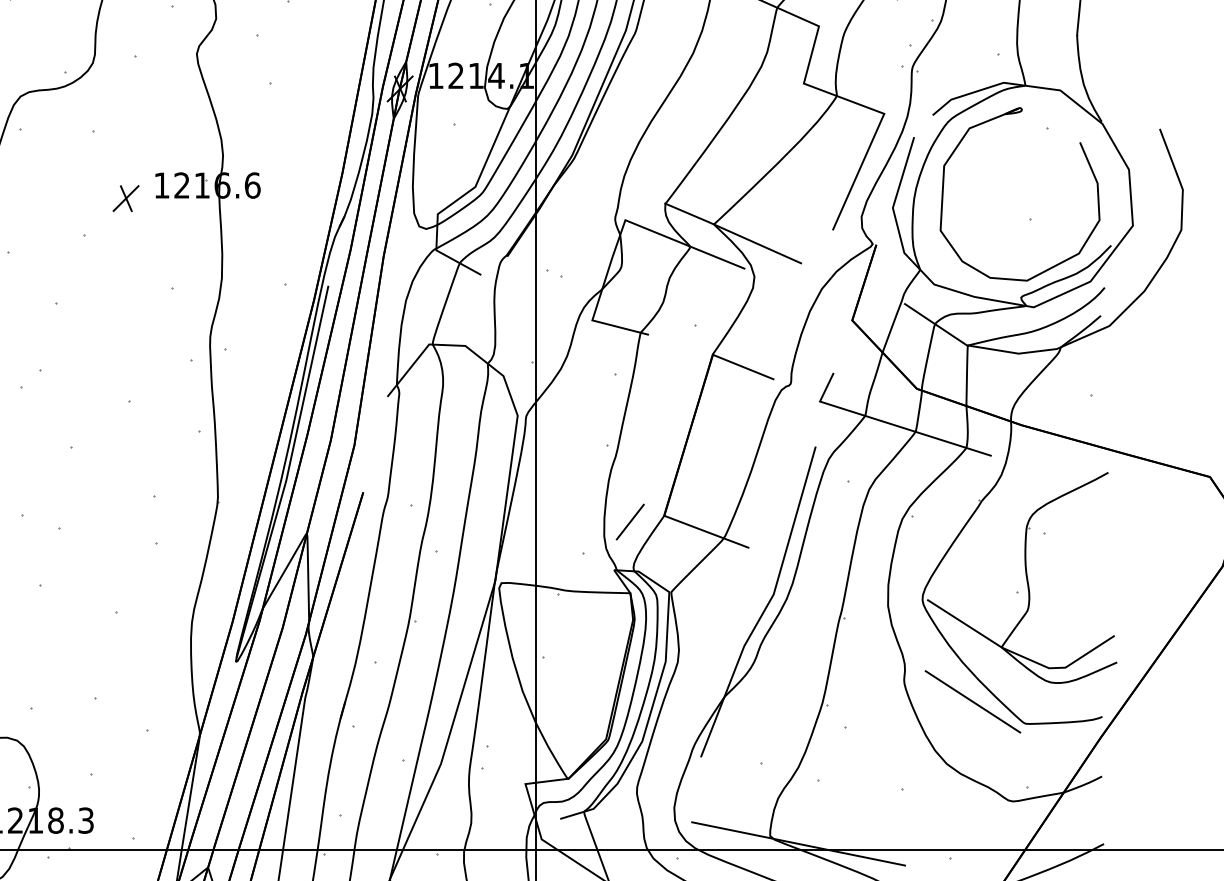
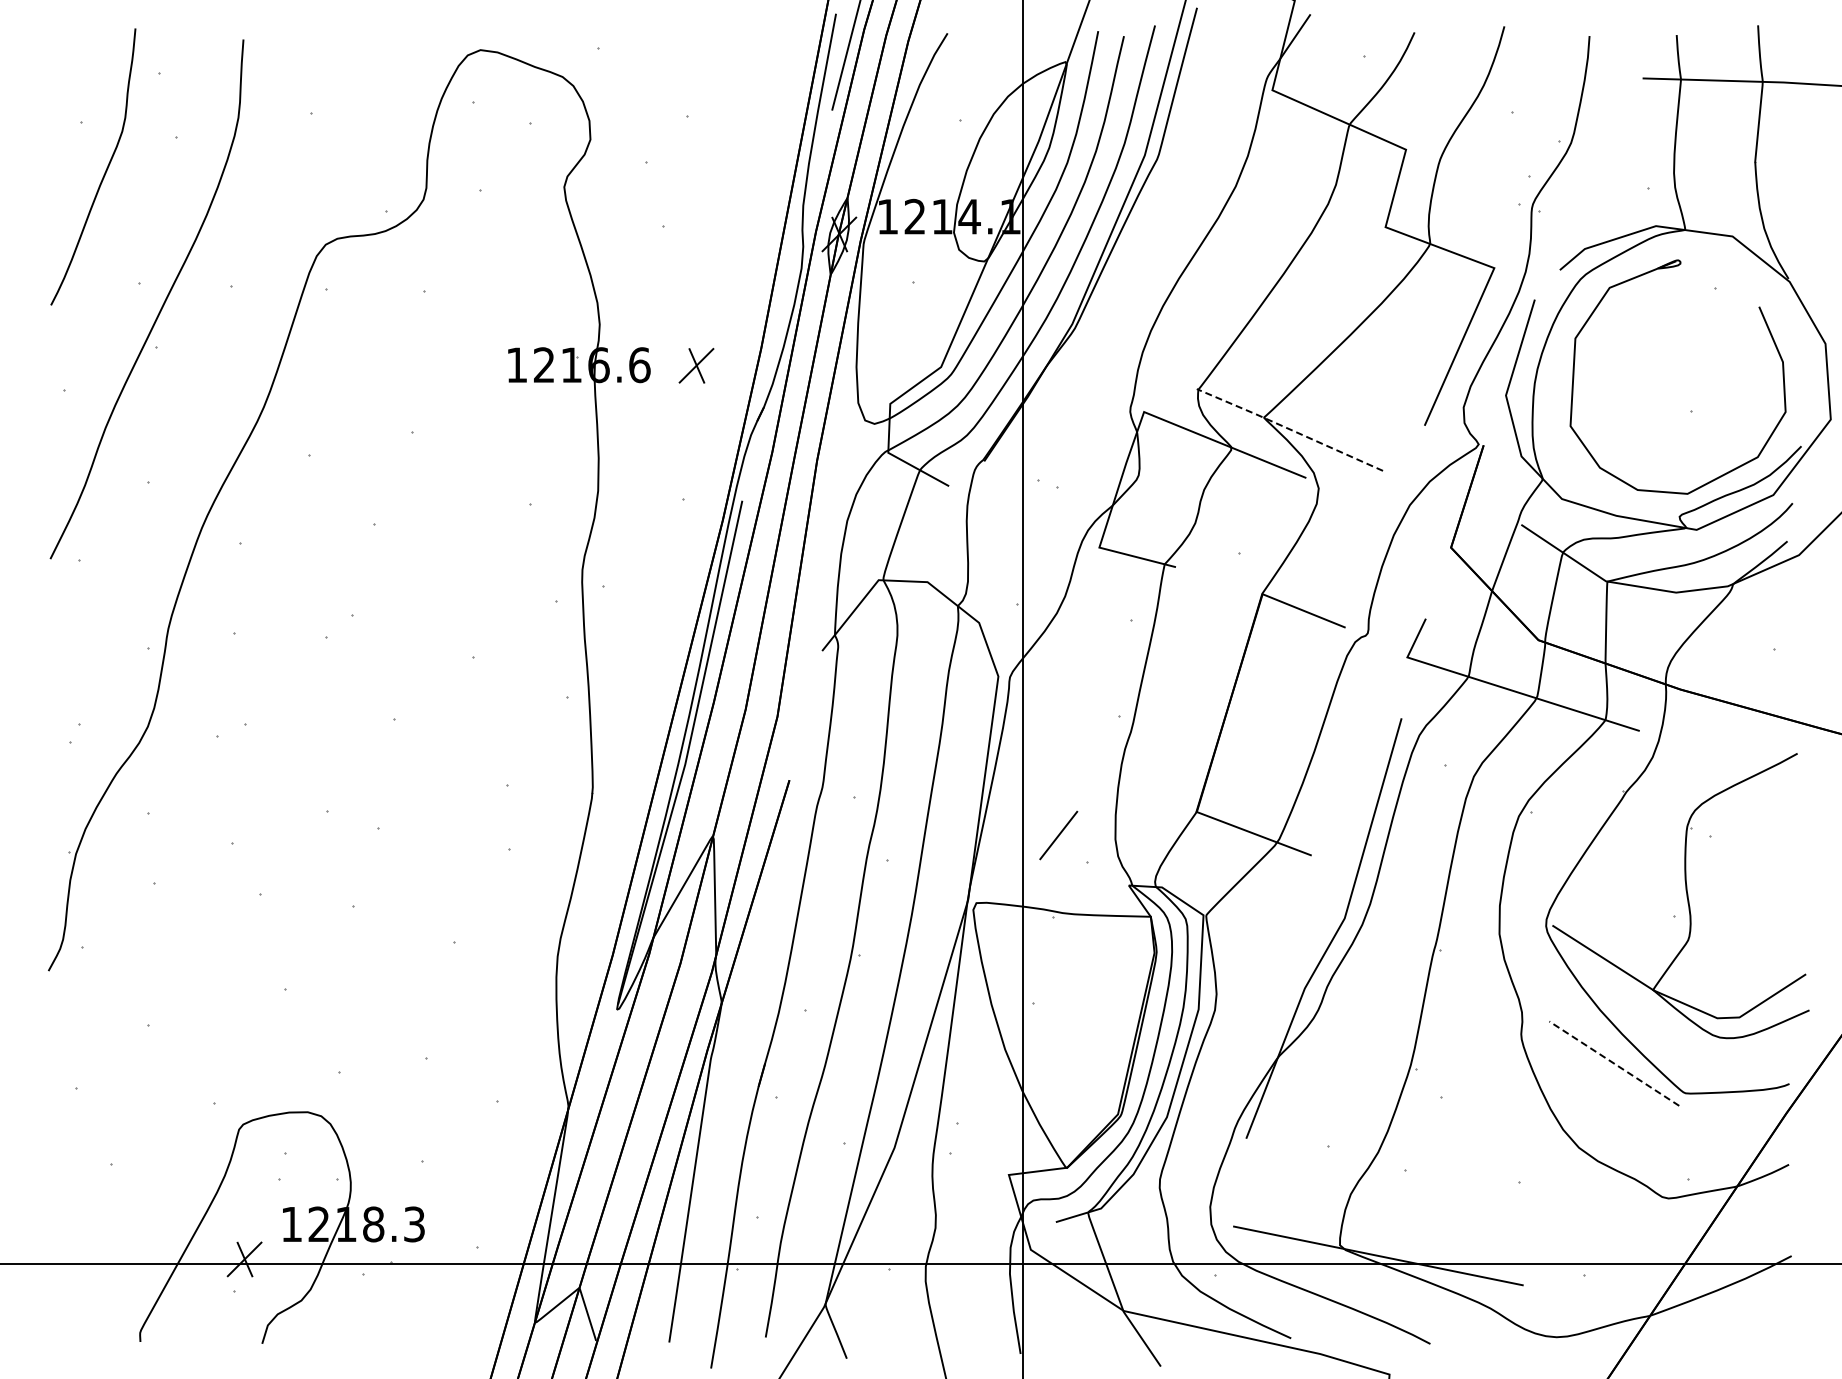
part: (126, 198) -> (696, 365), moved
line: (732, 233) -> (1289, 429), solid -> dashed
line: (630, 522) -> (1058, 835), moved
line: (972, 701) -> (1613, 1063), solid -> dashed

